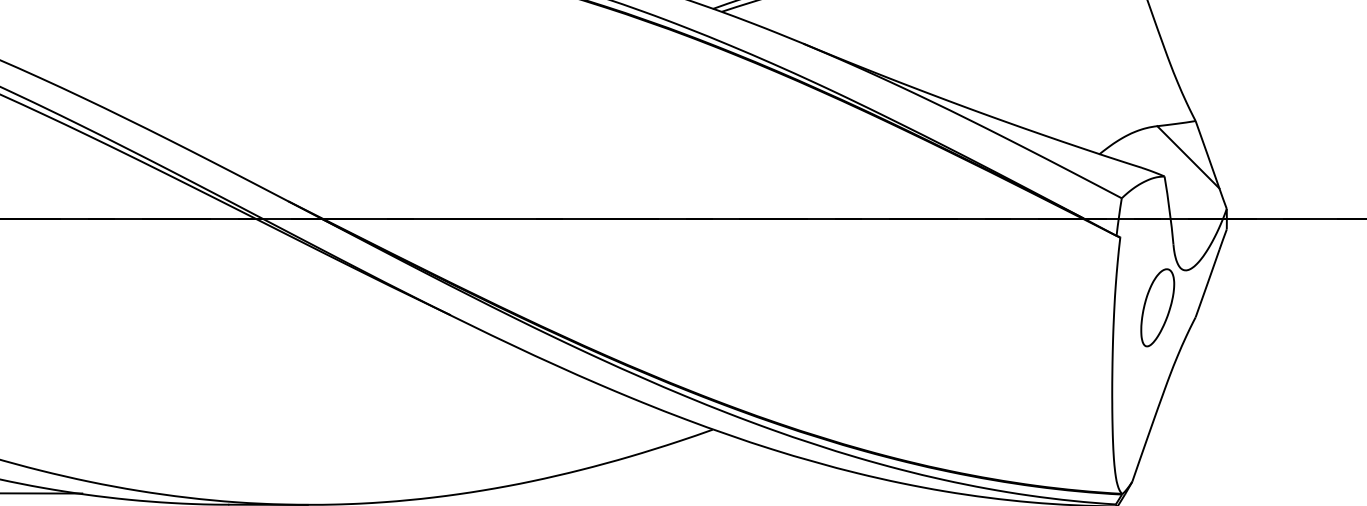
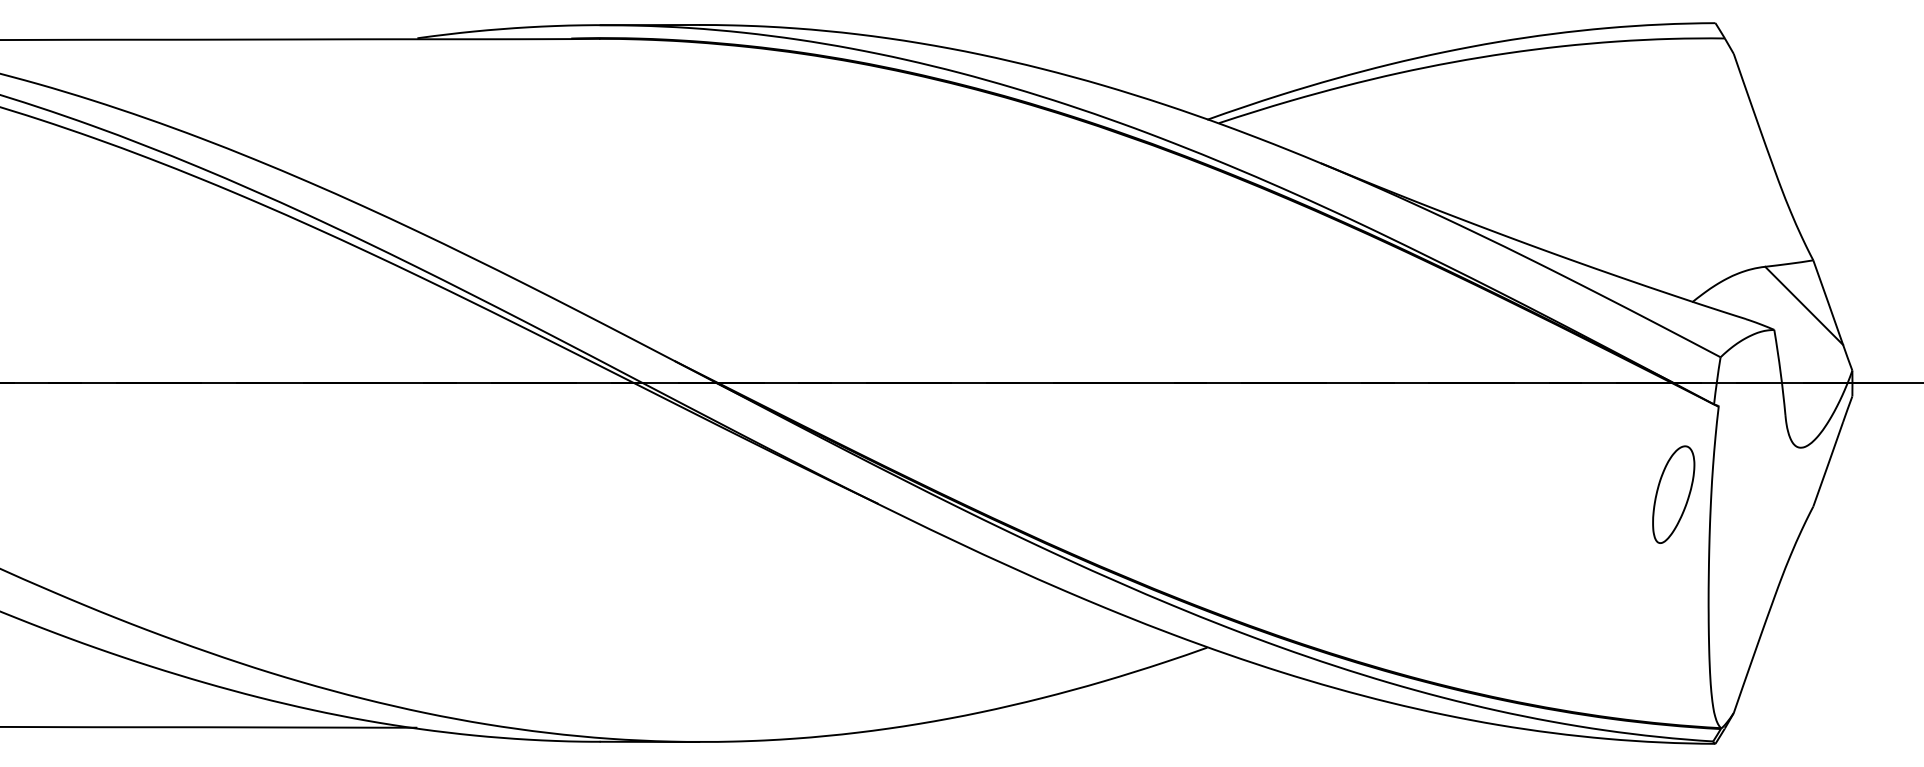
part: (1157, 307) -> (1673, 494), moved

